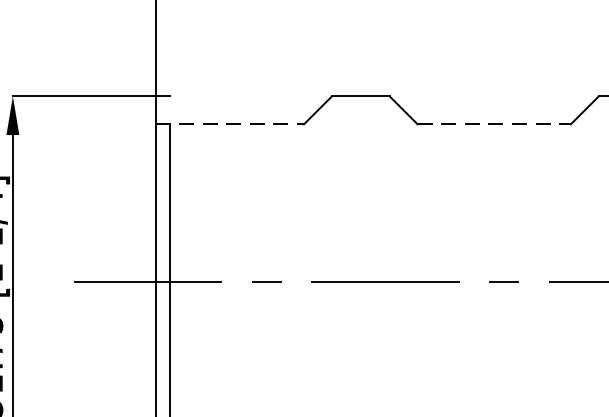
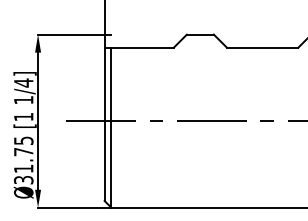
line: (230, 124) -> (139, 47), dashed -> solid
line: (493, 124) -> (262, 47), dashed -> solid

